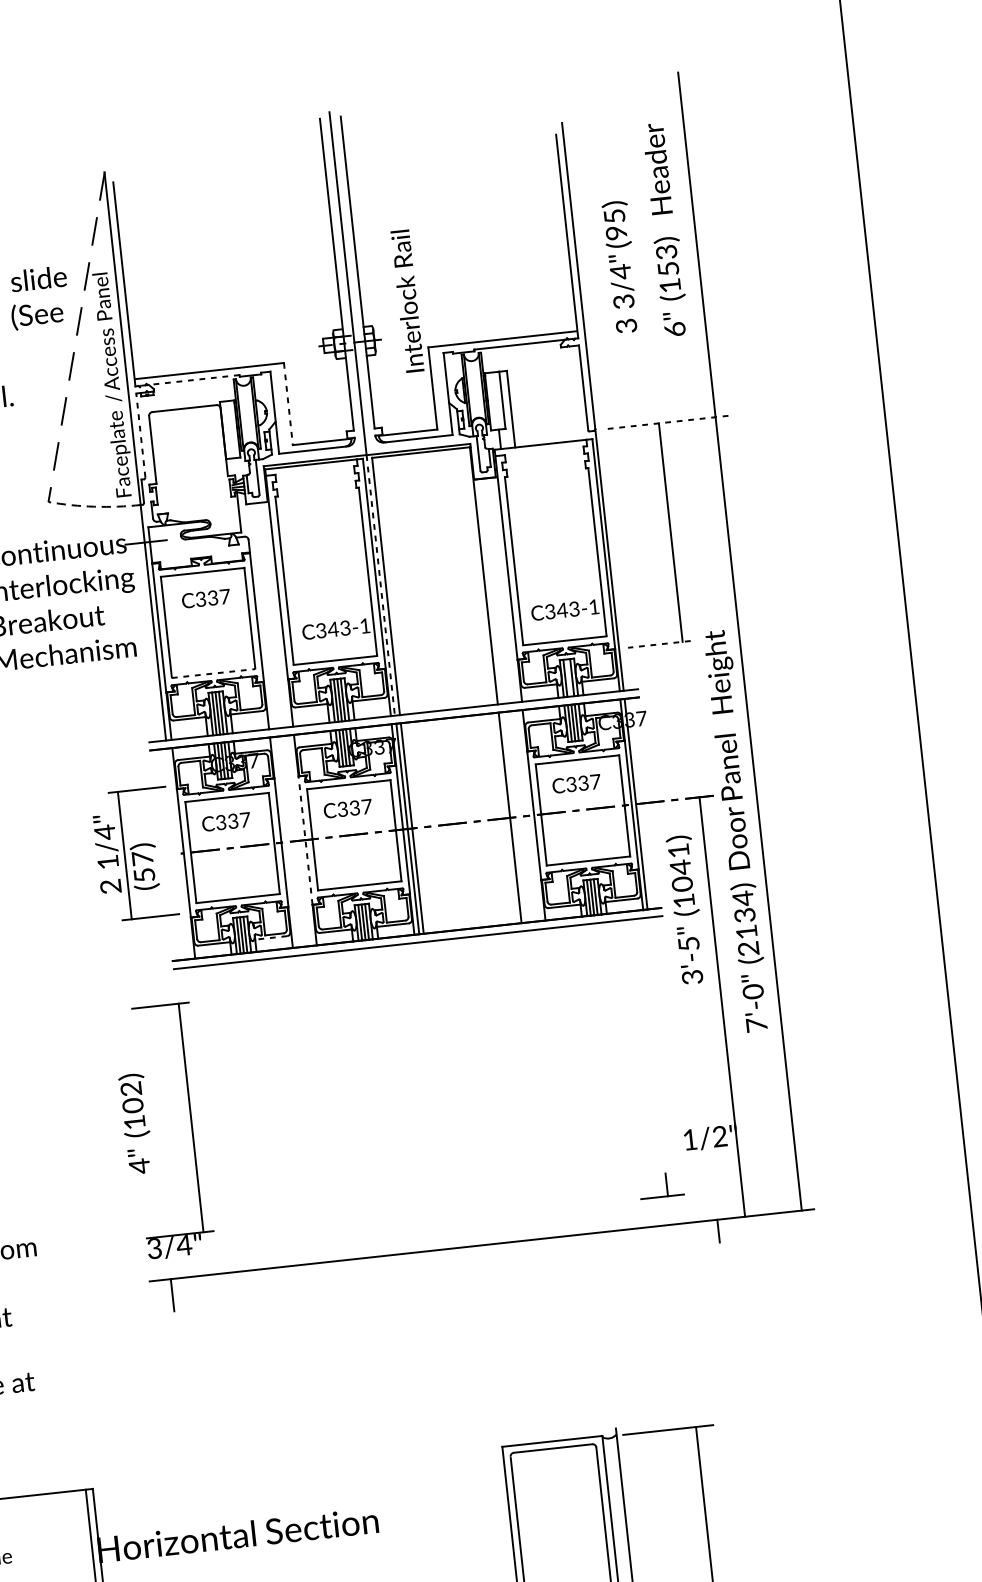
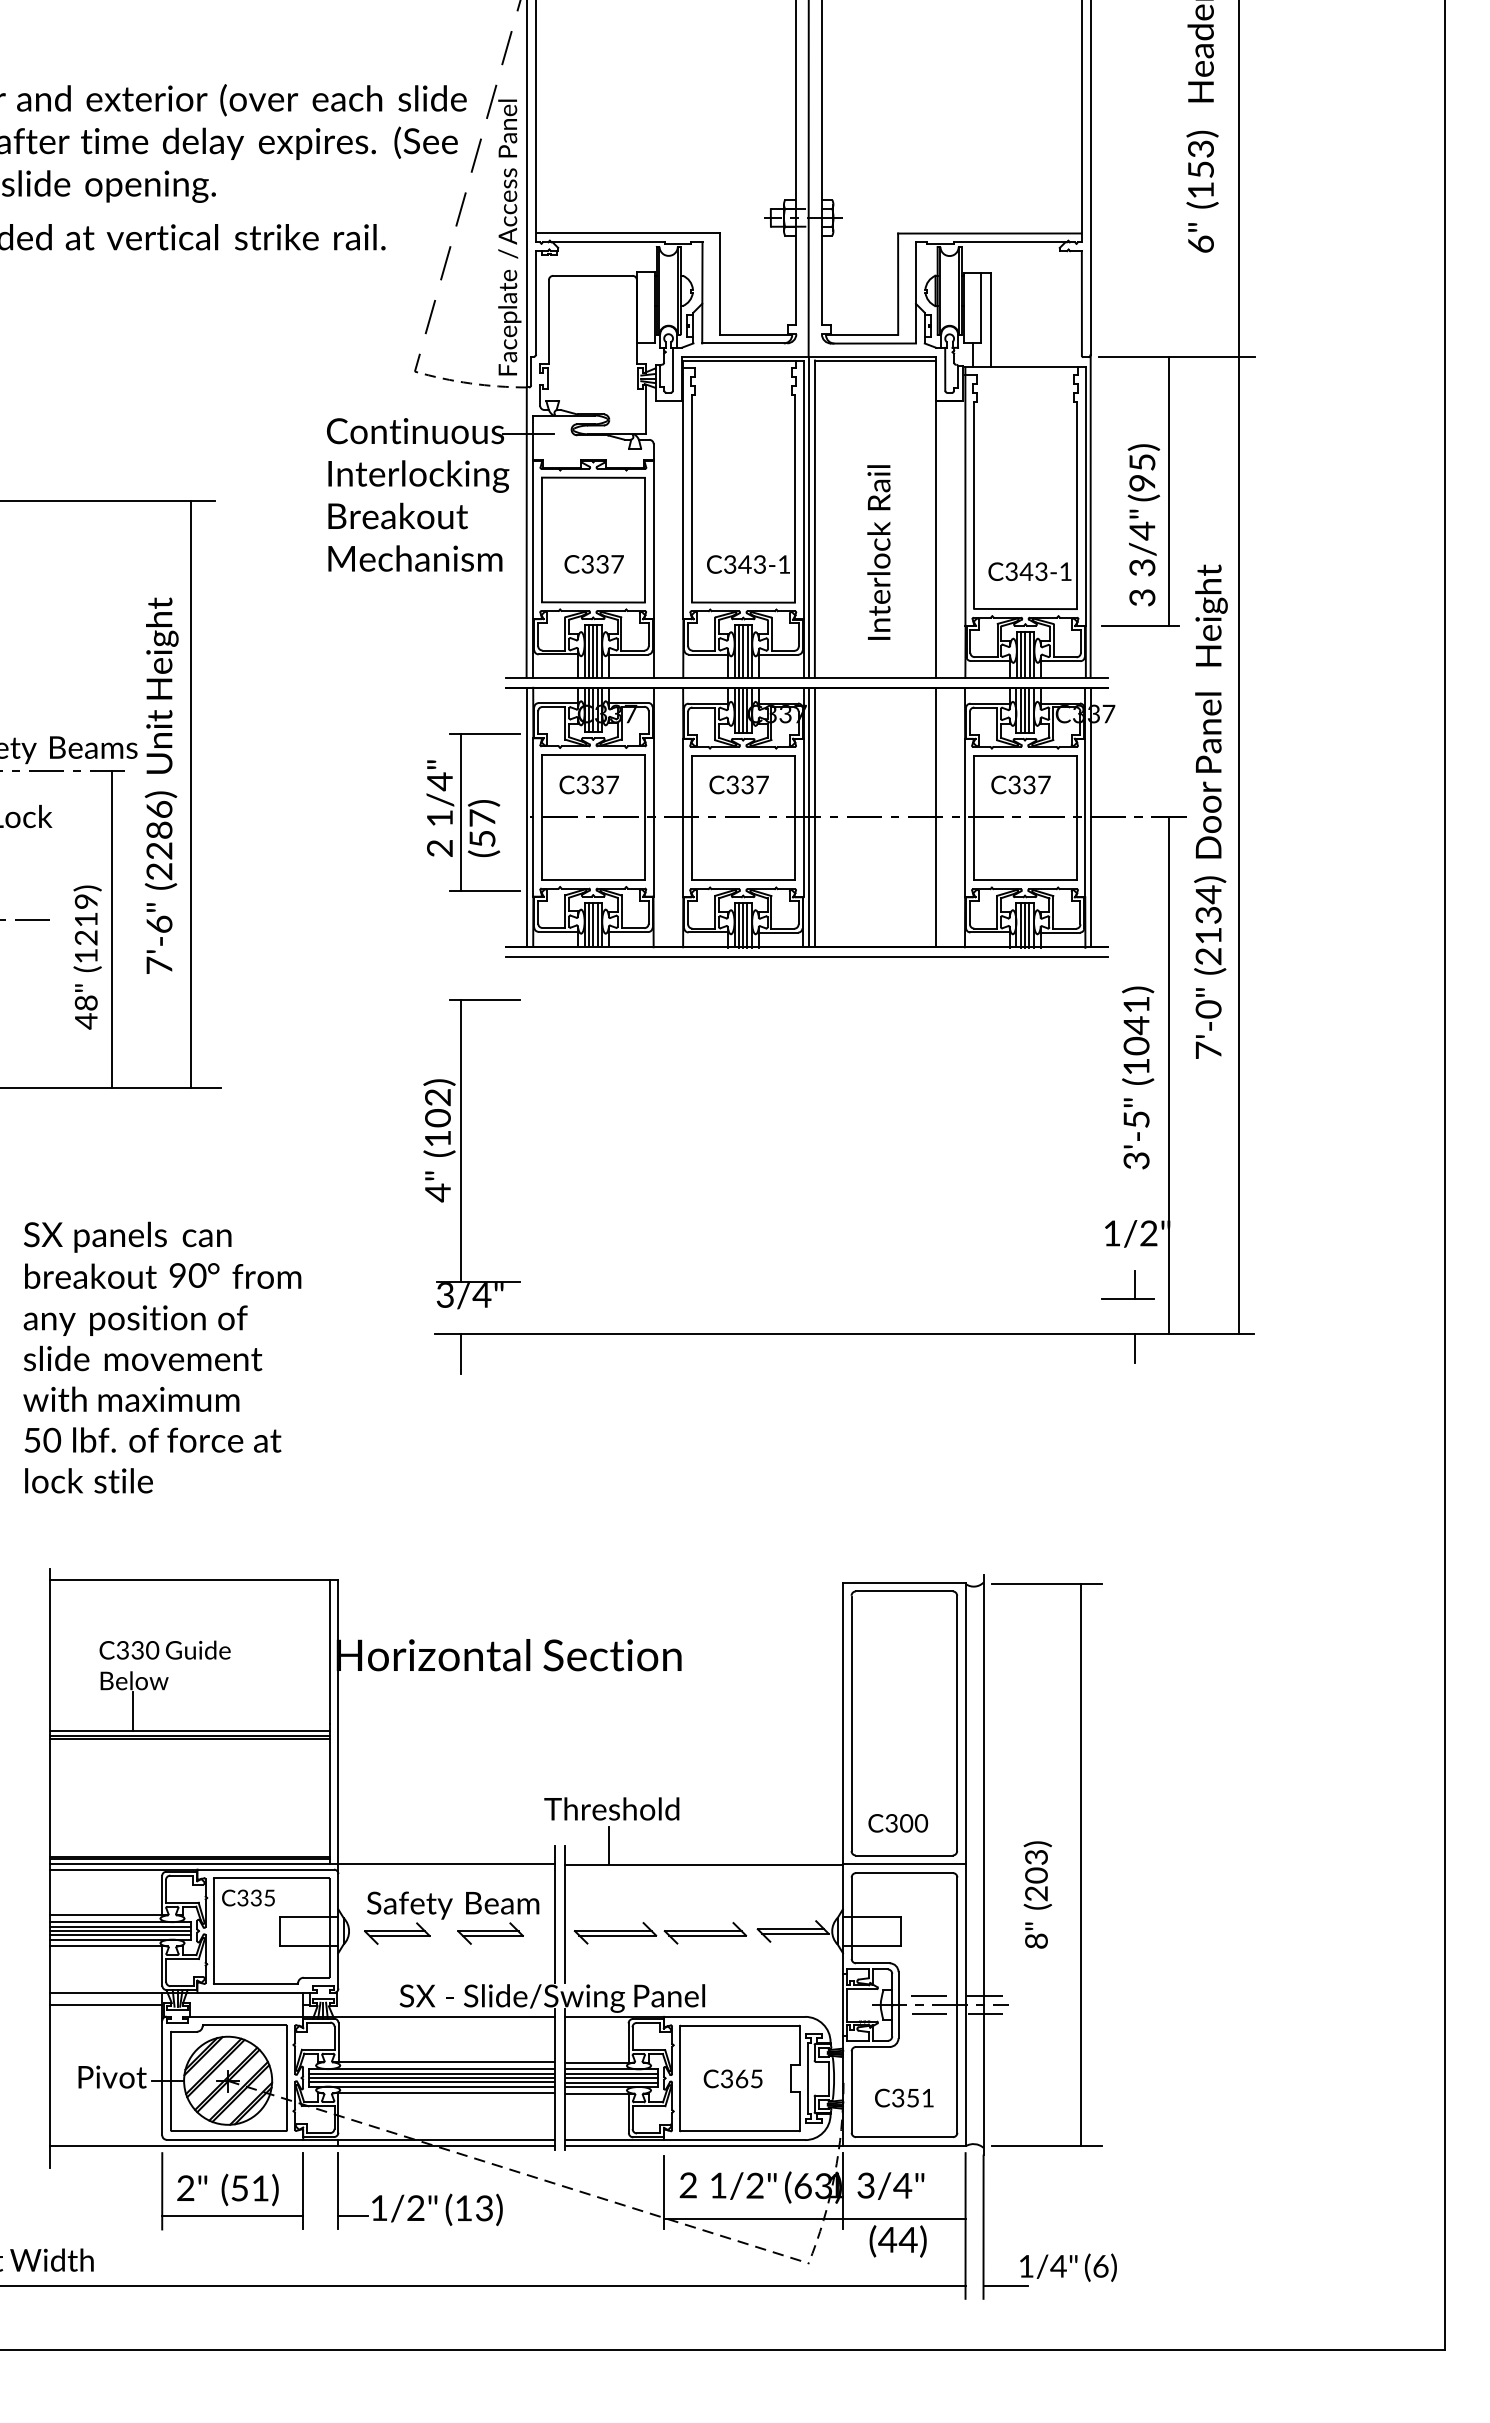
text: (621, 267) -> (1143, 525), moved
text: (407, 301) -> (878, 552), moved
line: (190, 380) -> (603, 242), dashed -> solid
line: (288, 404) -> (720, 284), dashed -> solid
line: (665, 422) -> (1176, 356), dashed -> solid
line: (141, 435) -> (536, 302), dashed -> solid
line: (380, 585) -> (808, 517), dashed -> solid
text: (205, 598) -> (593, 564), moved
line: (659, 644) -> (1140, 625), dashed -> solid
line: (213, 673) -> (593, 602), dashed -> solid
line: (568, 677) -> (1025, 654), added
text: (737, 830) -> (1210, 811), moved
line: (305, 840) -> (683, 817), dashed -> solid
line: (178, 853) -> (526, 817), added
text: (686, 909) -> (1138, 1077), moved
line: (271, 938) -> (628, 932), dashed -> solid
line: (191, 1117) -> (461, 1140), moved
part: (666, 1184) -> (1134, 1284), moved

